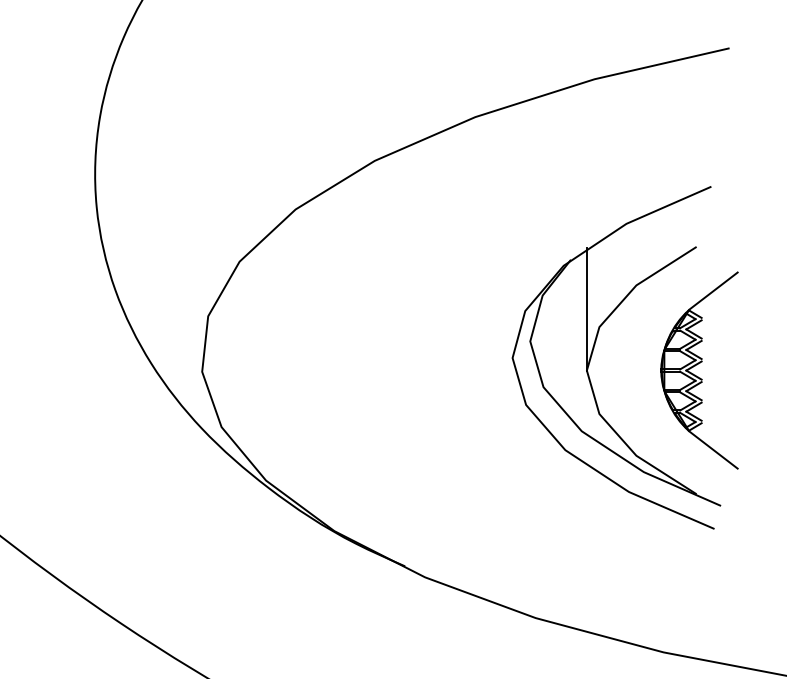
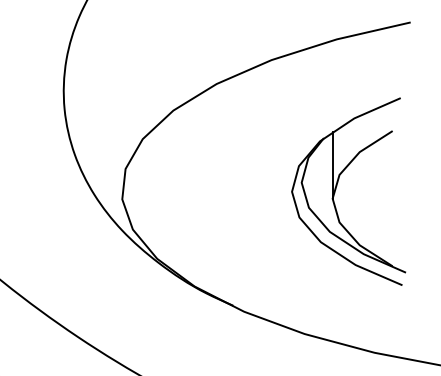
part: (698, 370) -> (393, 198), removed

